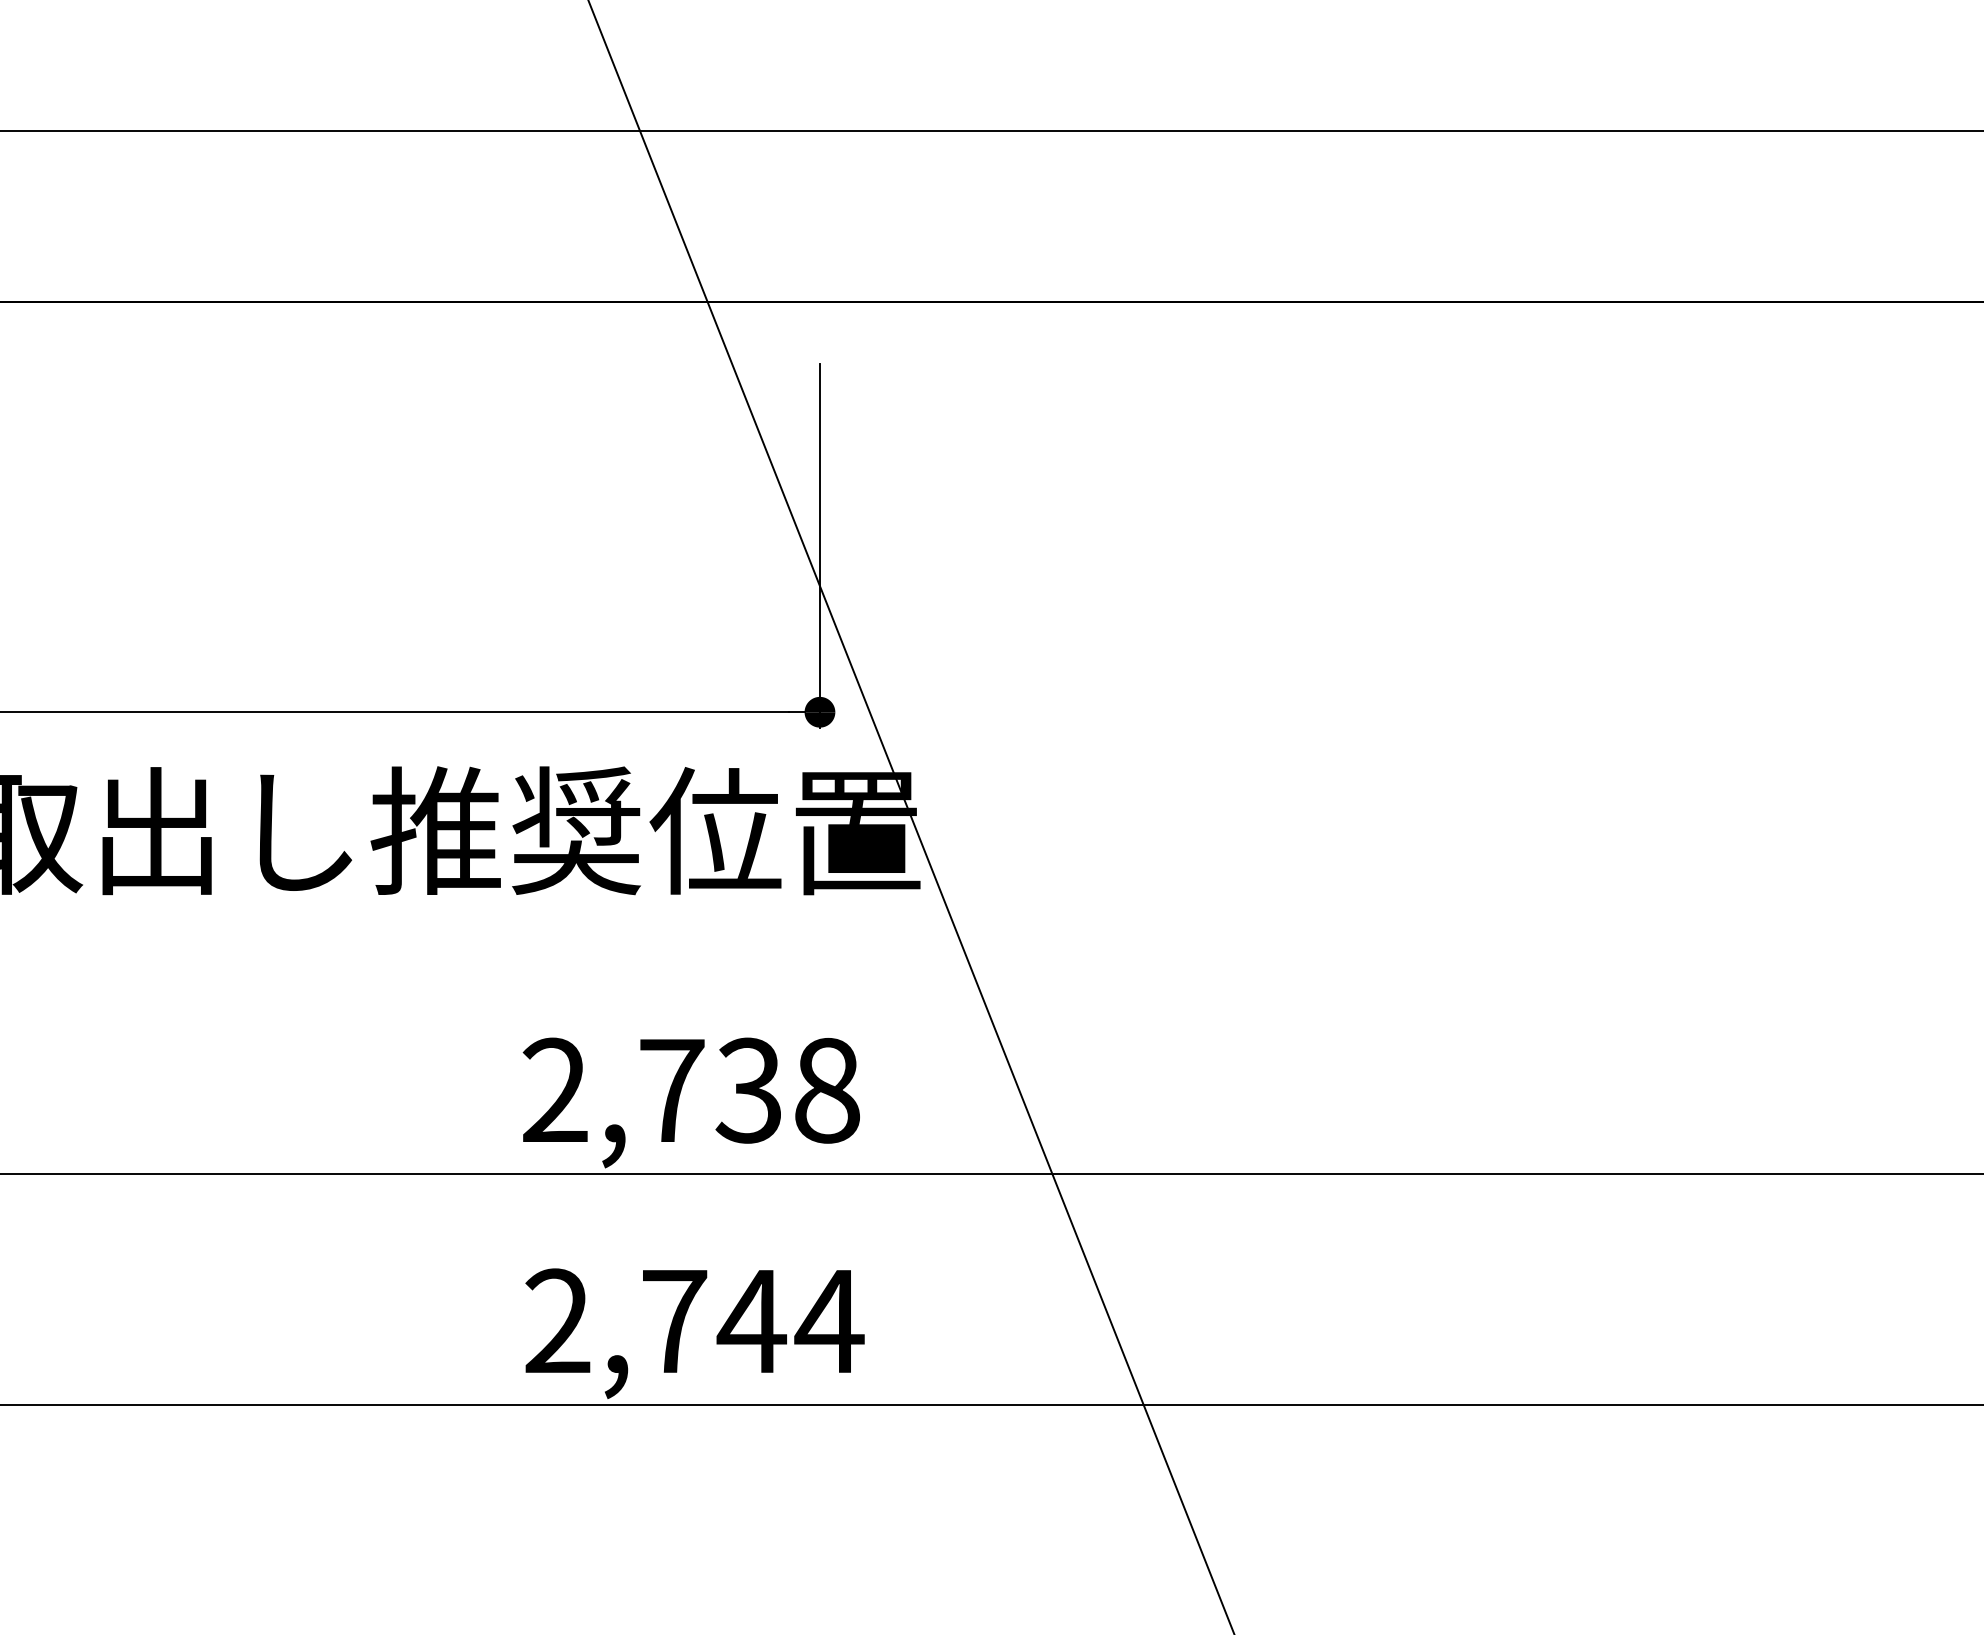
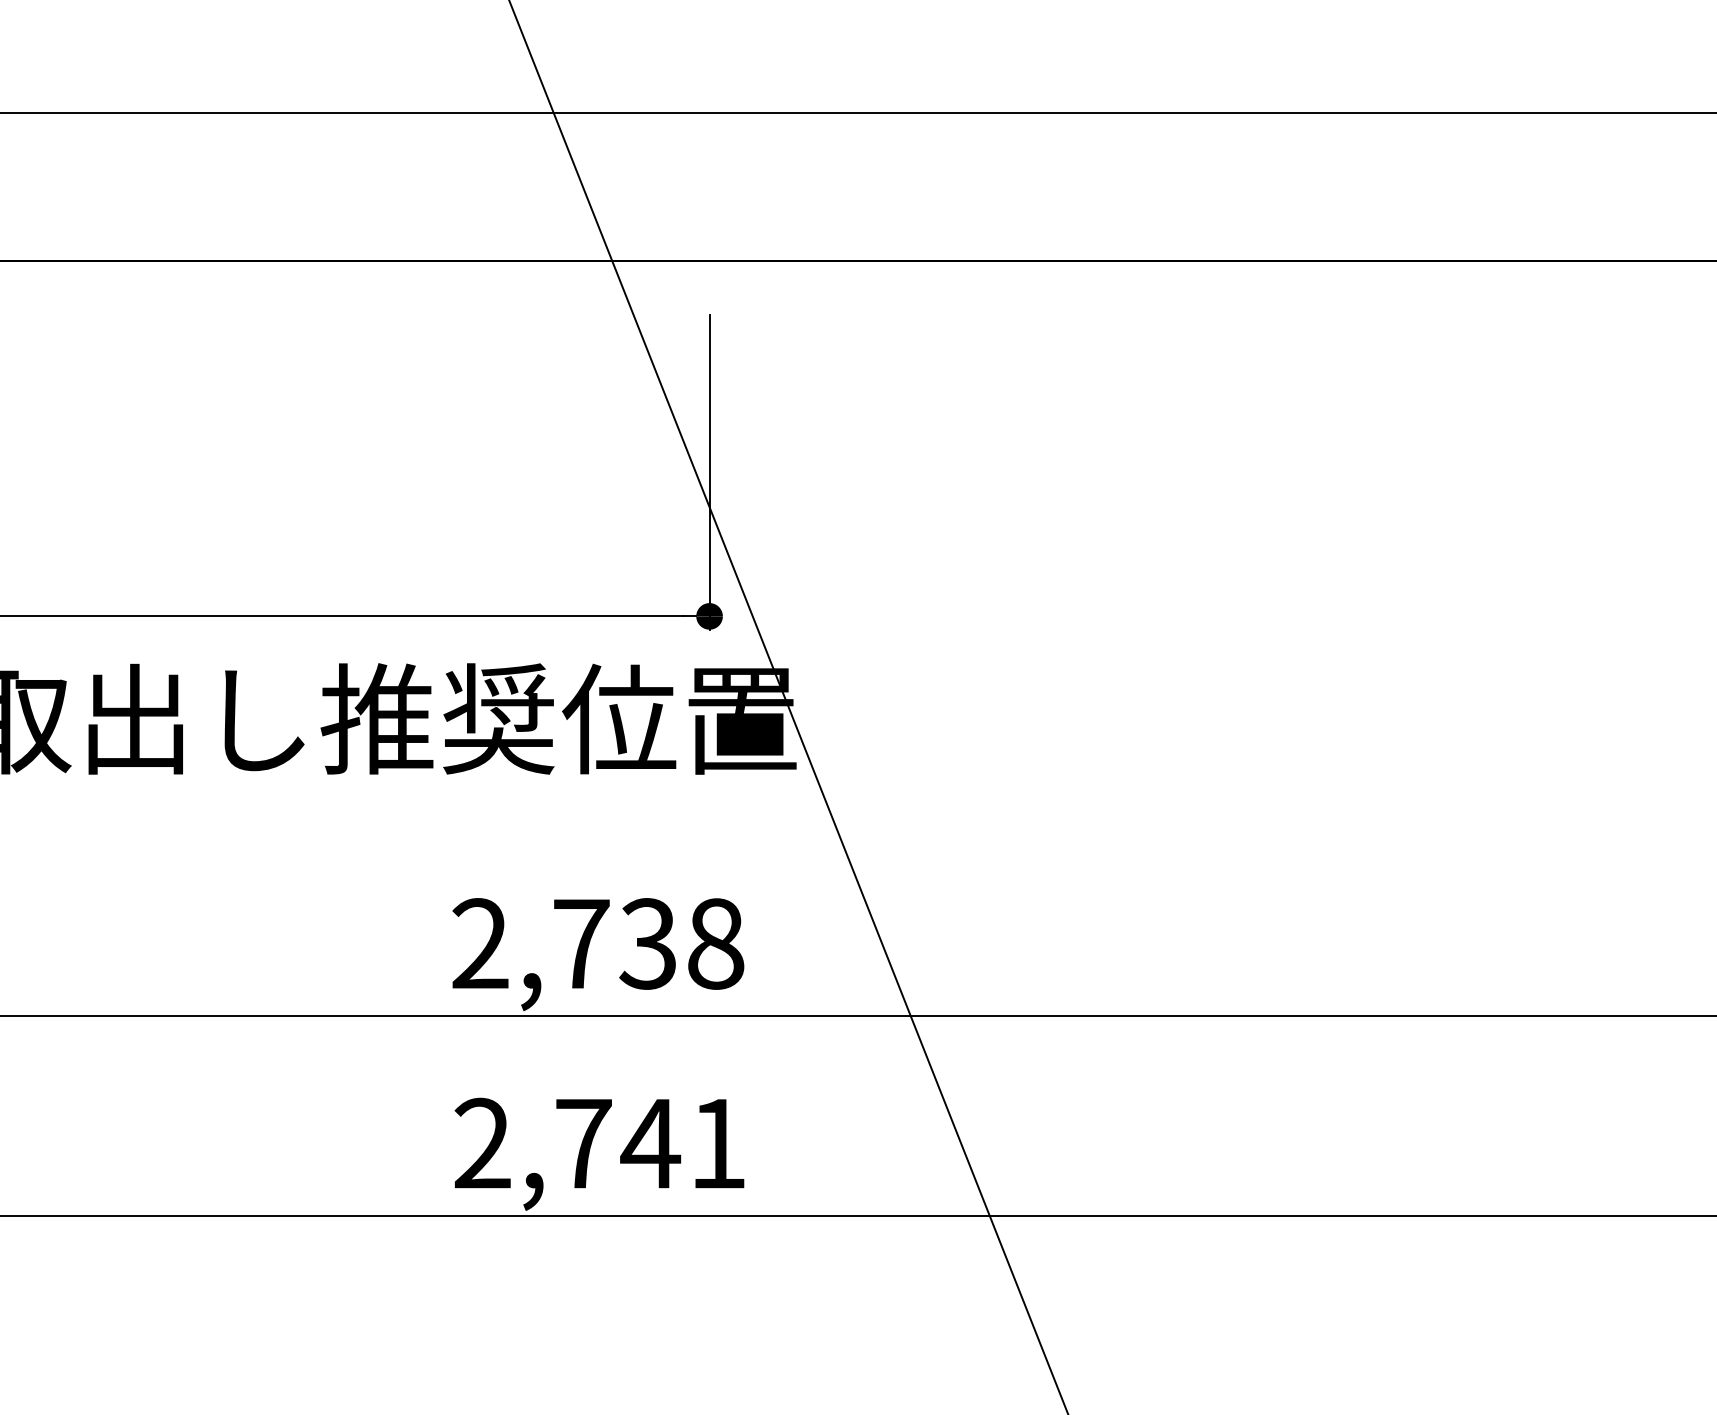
text: (829, 1321) -> (717, 1143), 2,744 -> 2,741

